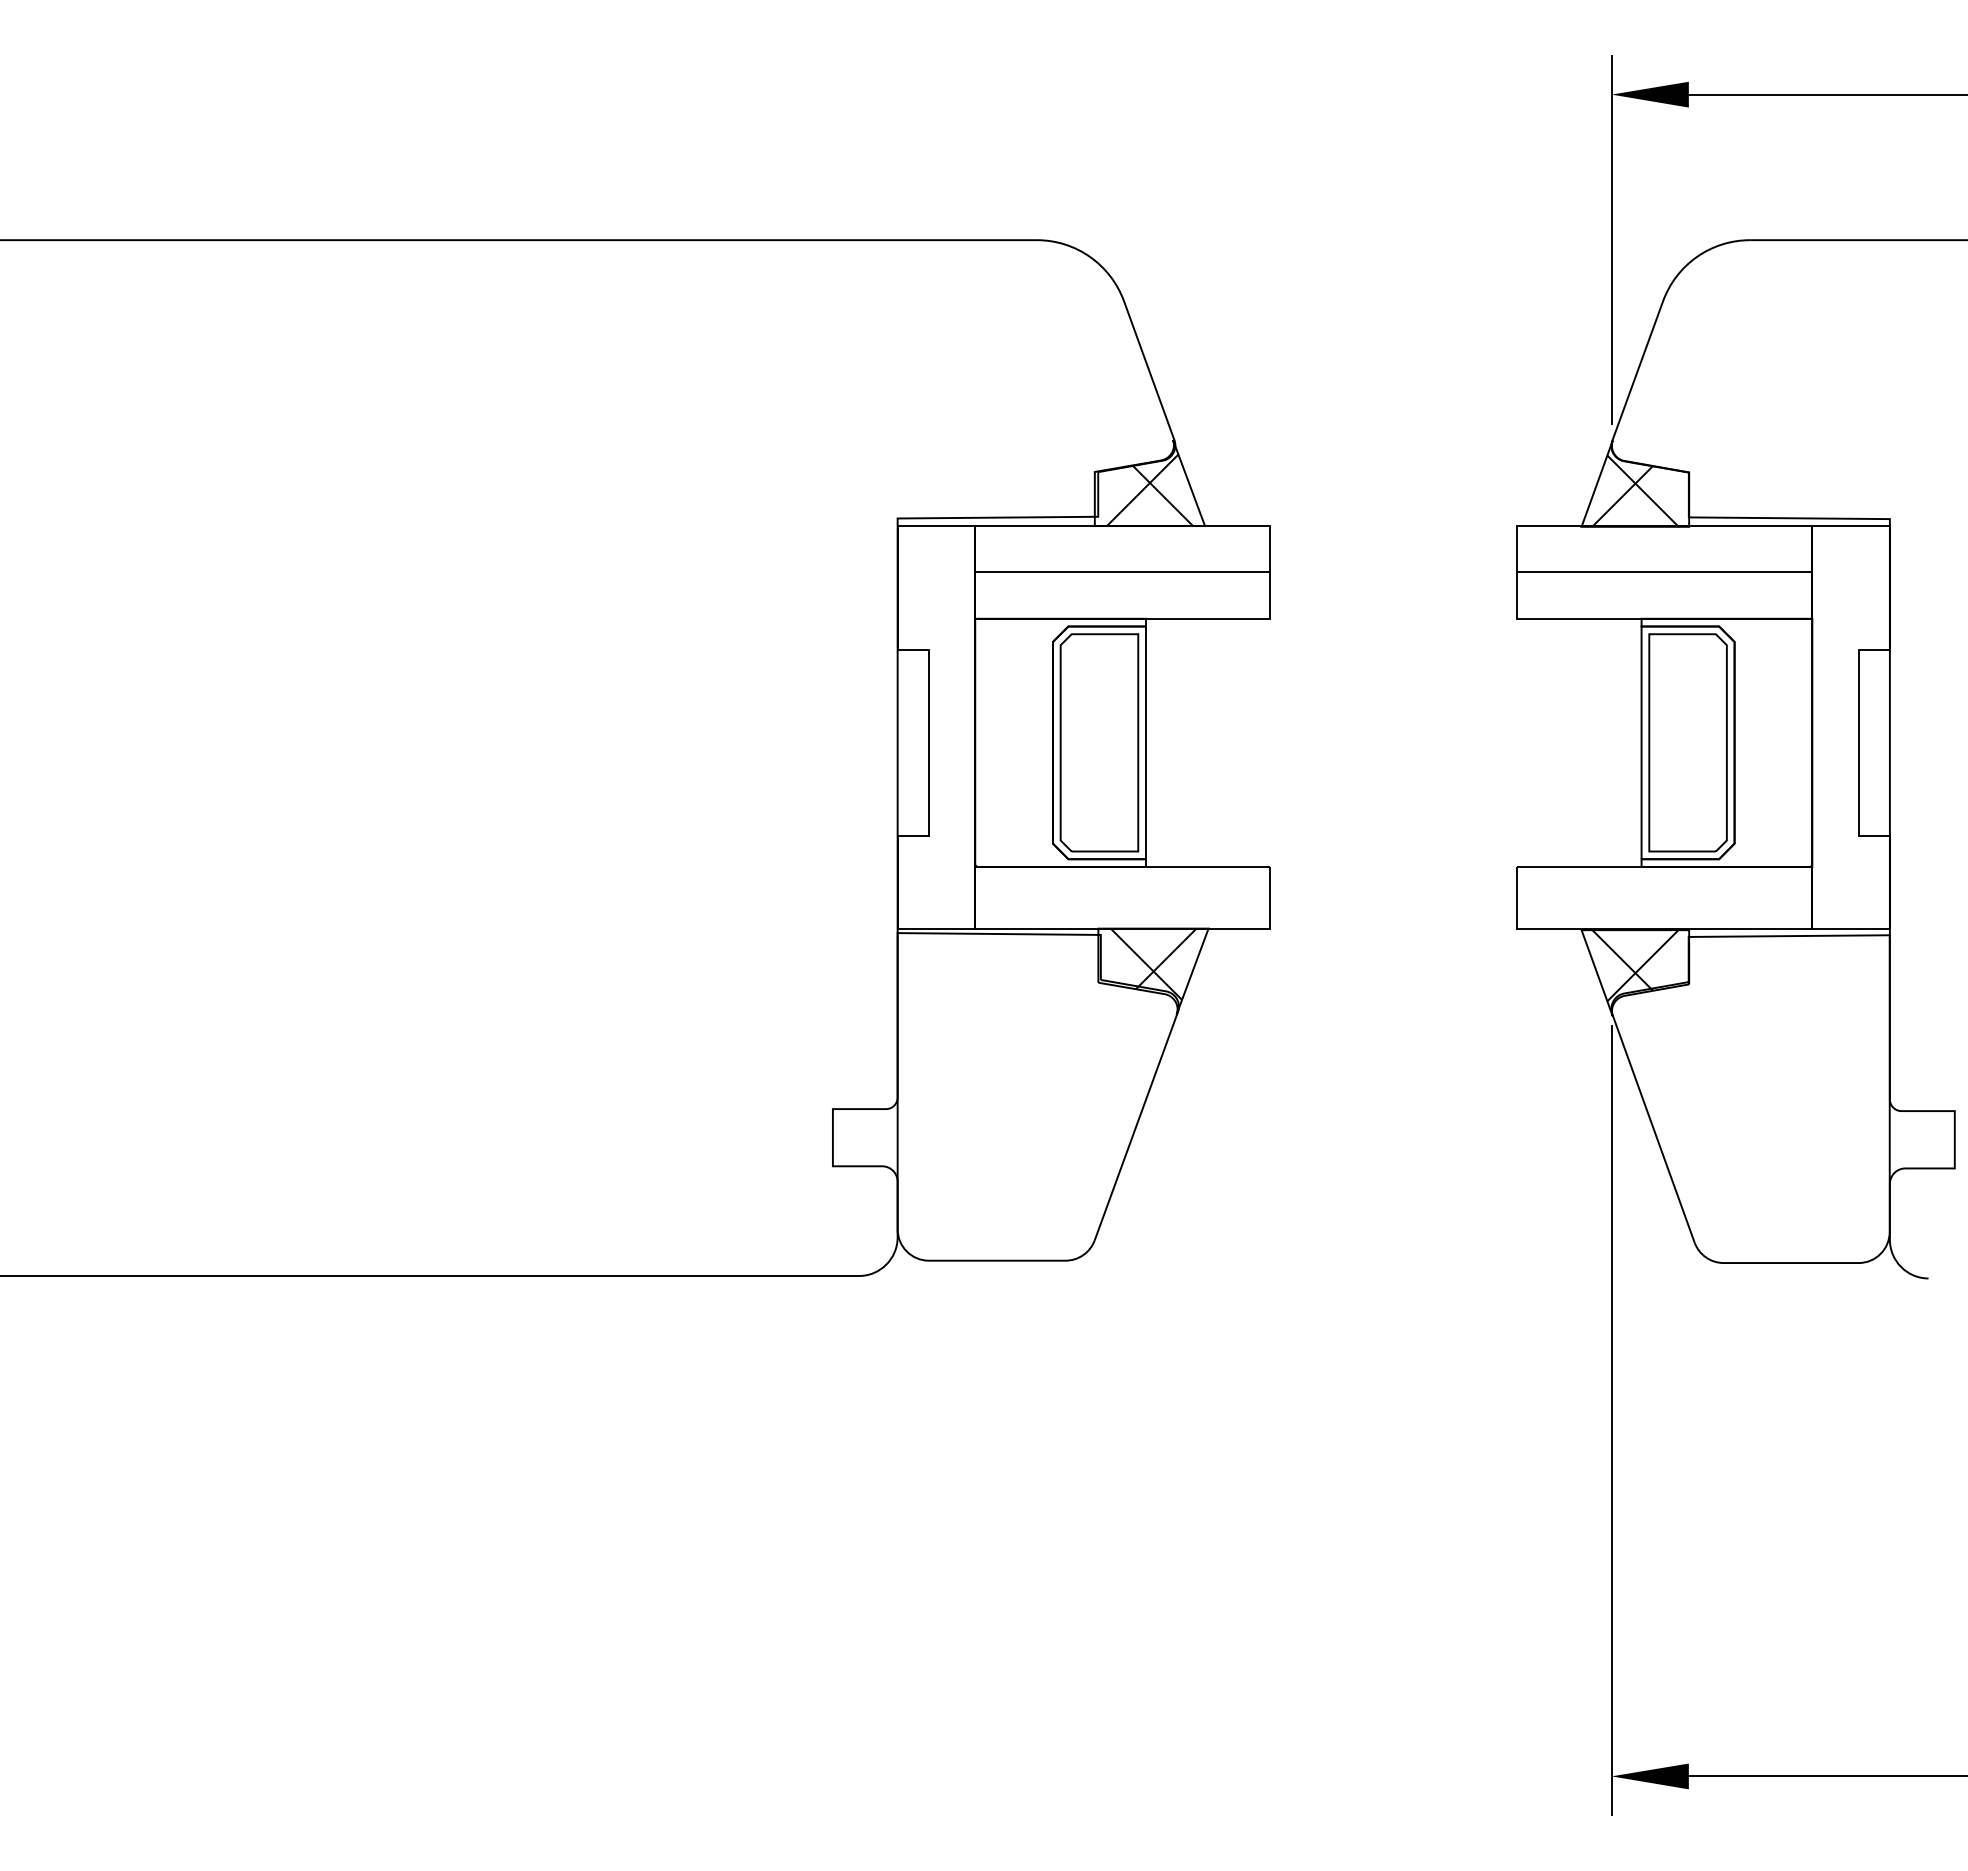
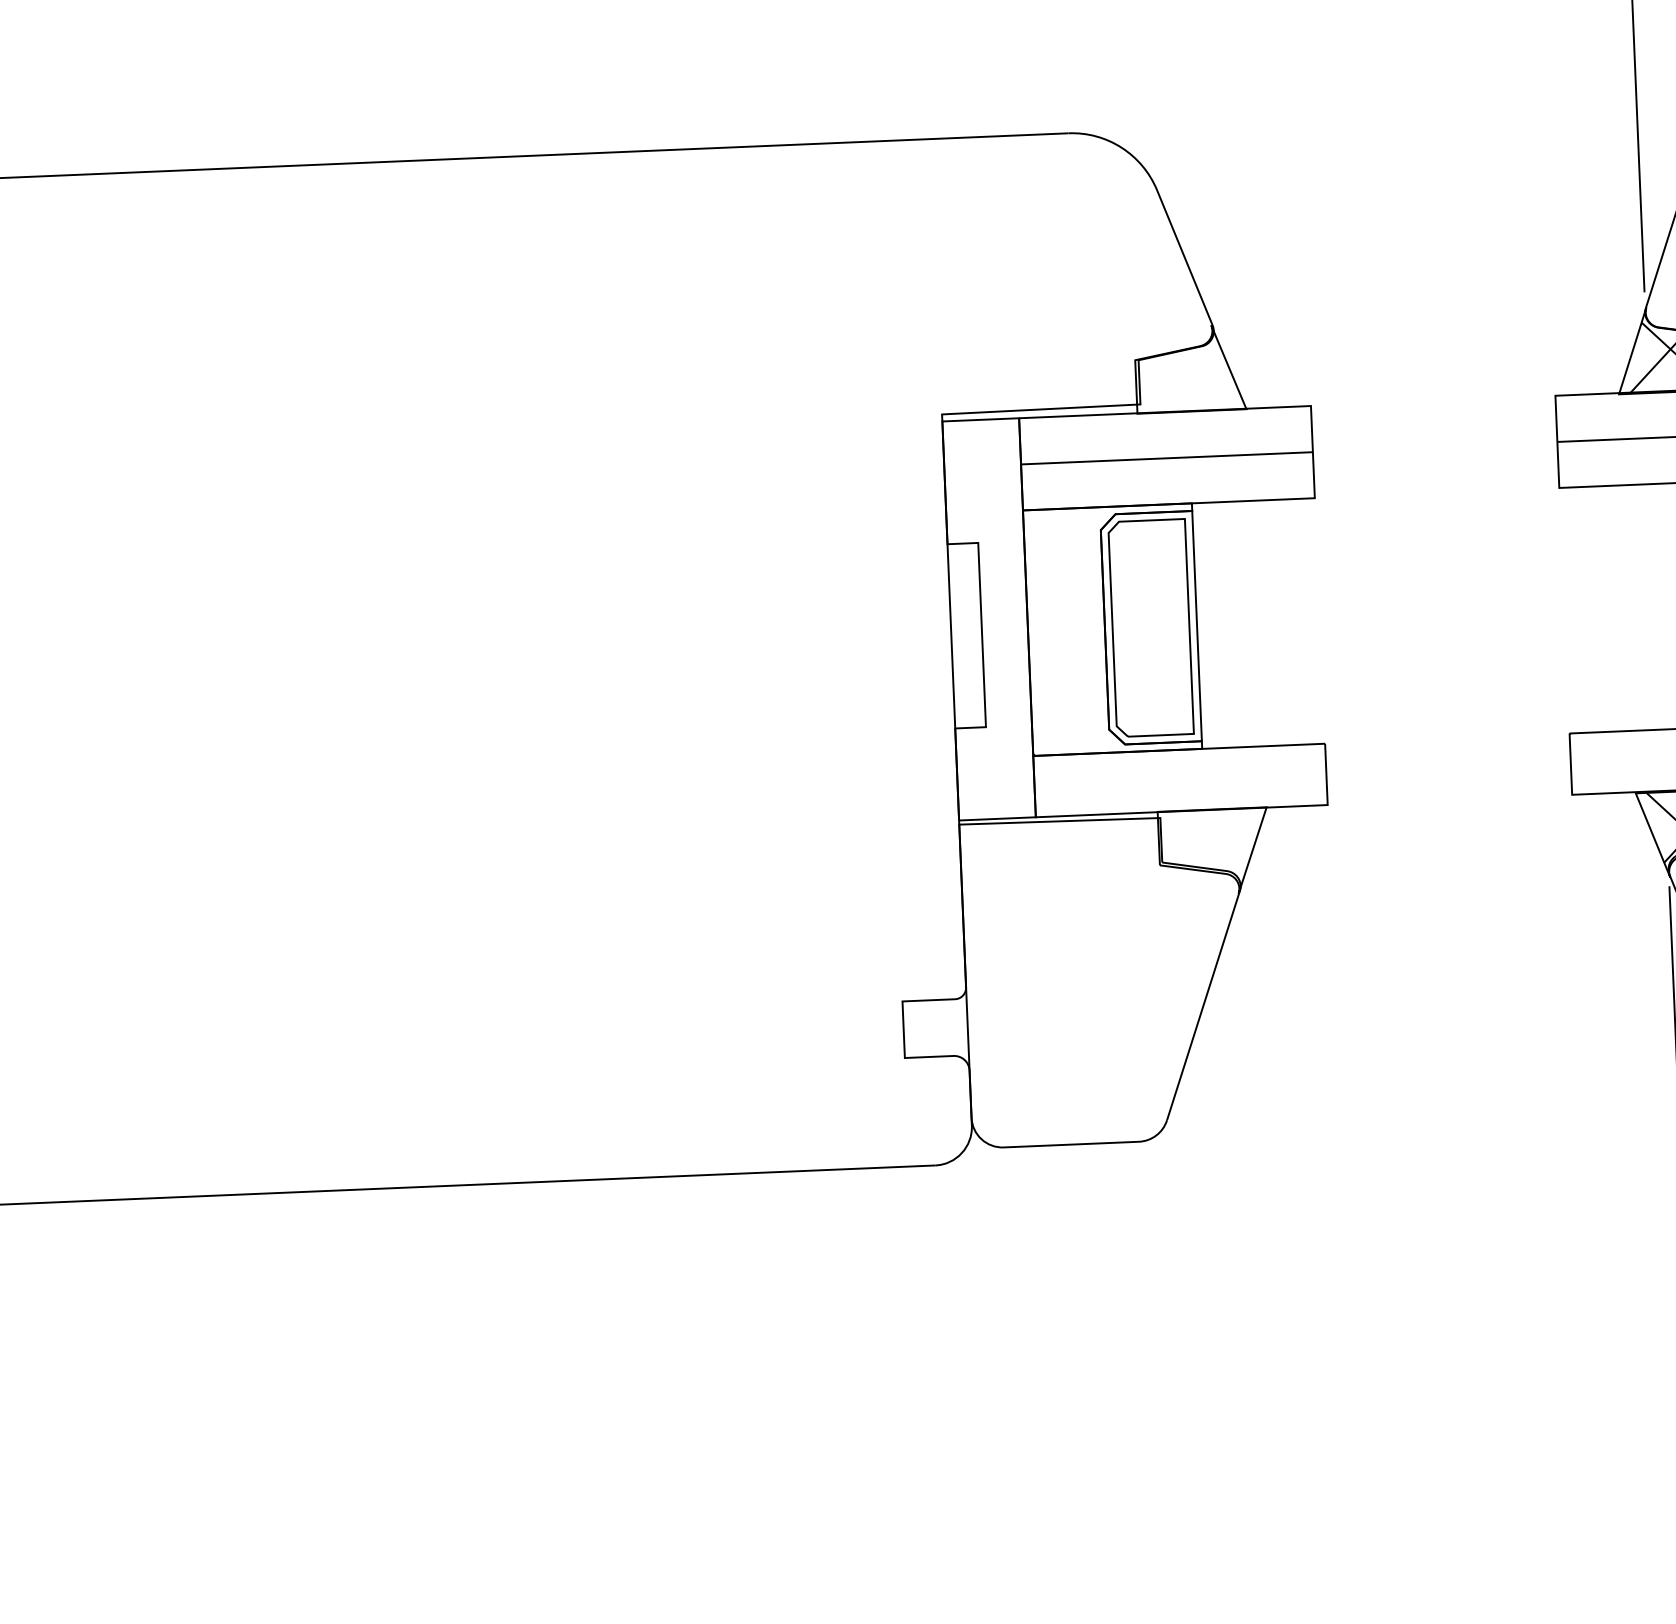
hatch: (1149, 490) -> (1190, 376), removed
hatch: (1153, 963) -> (1213, 844), removed

